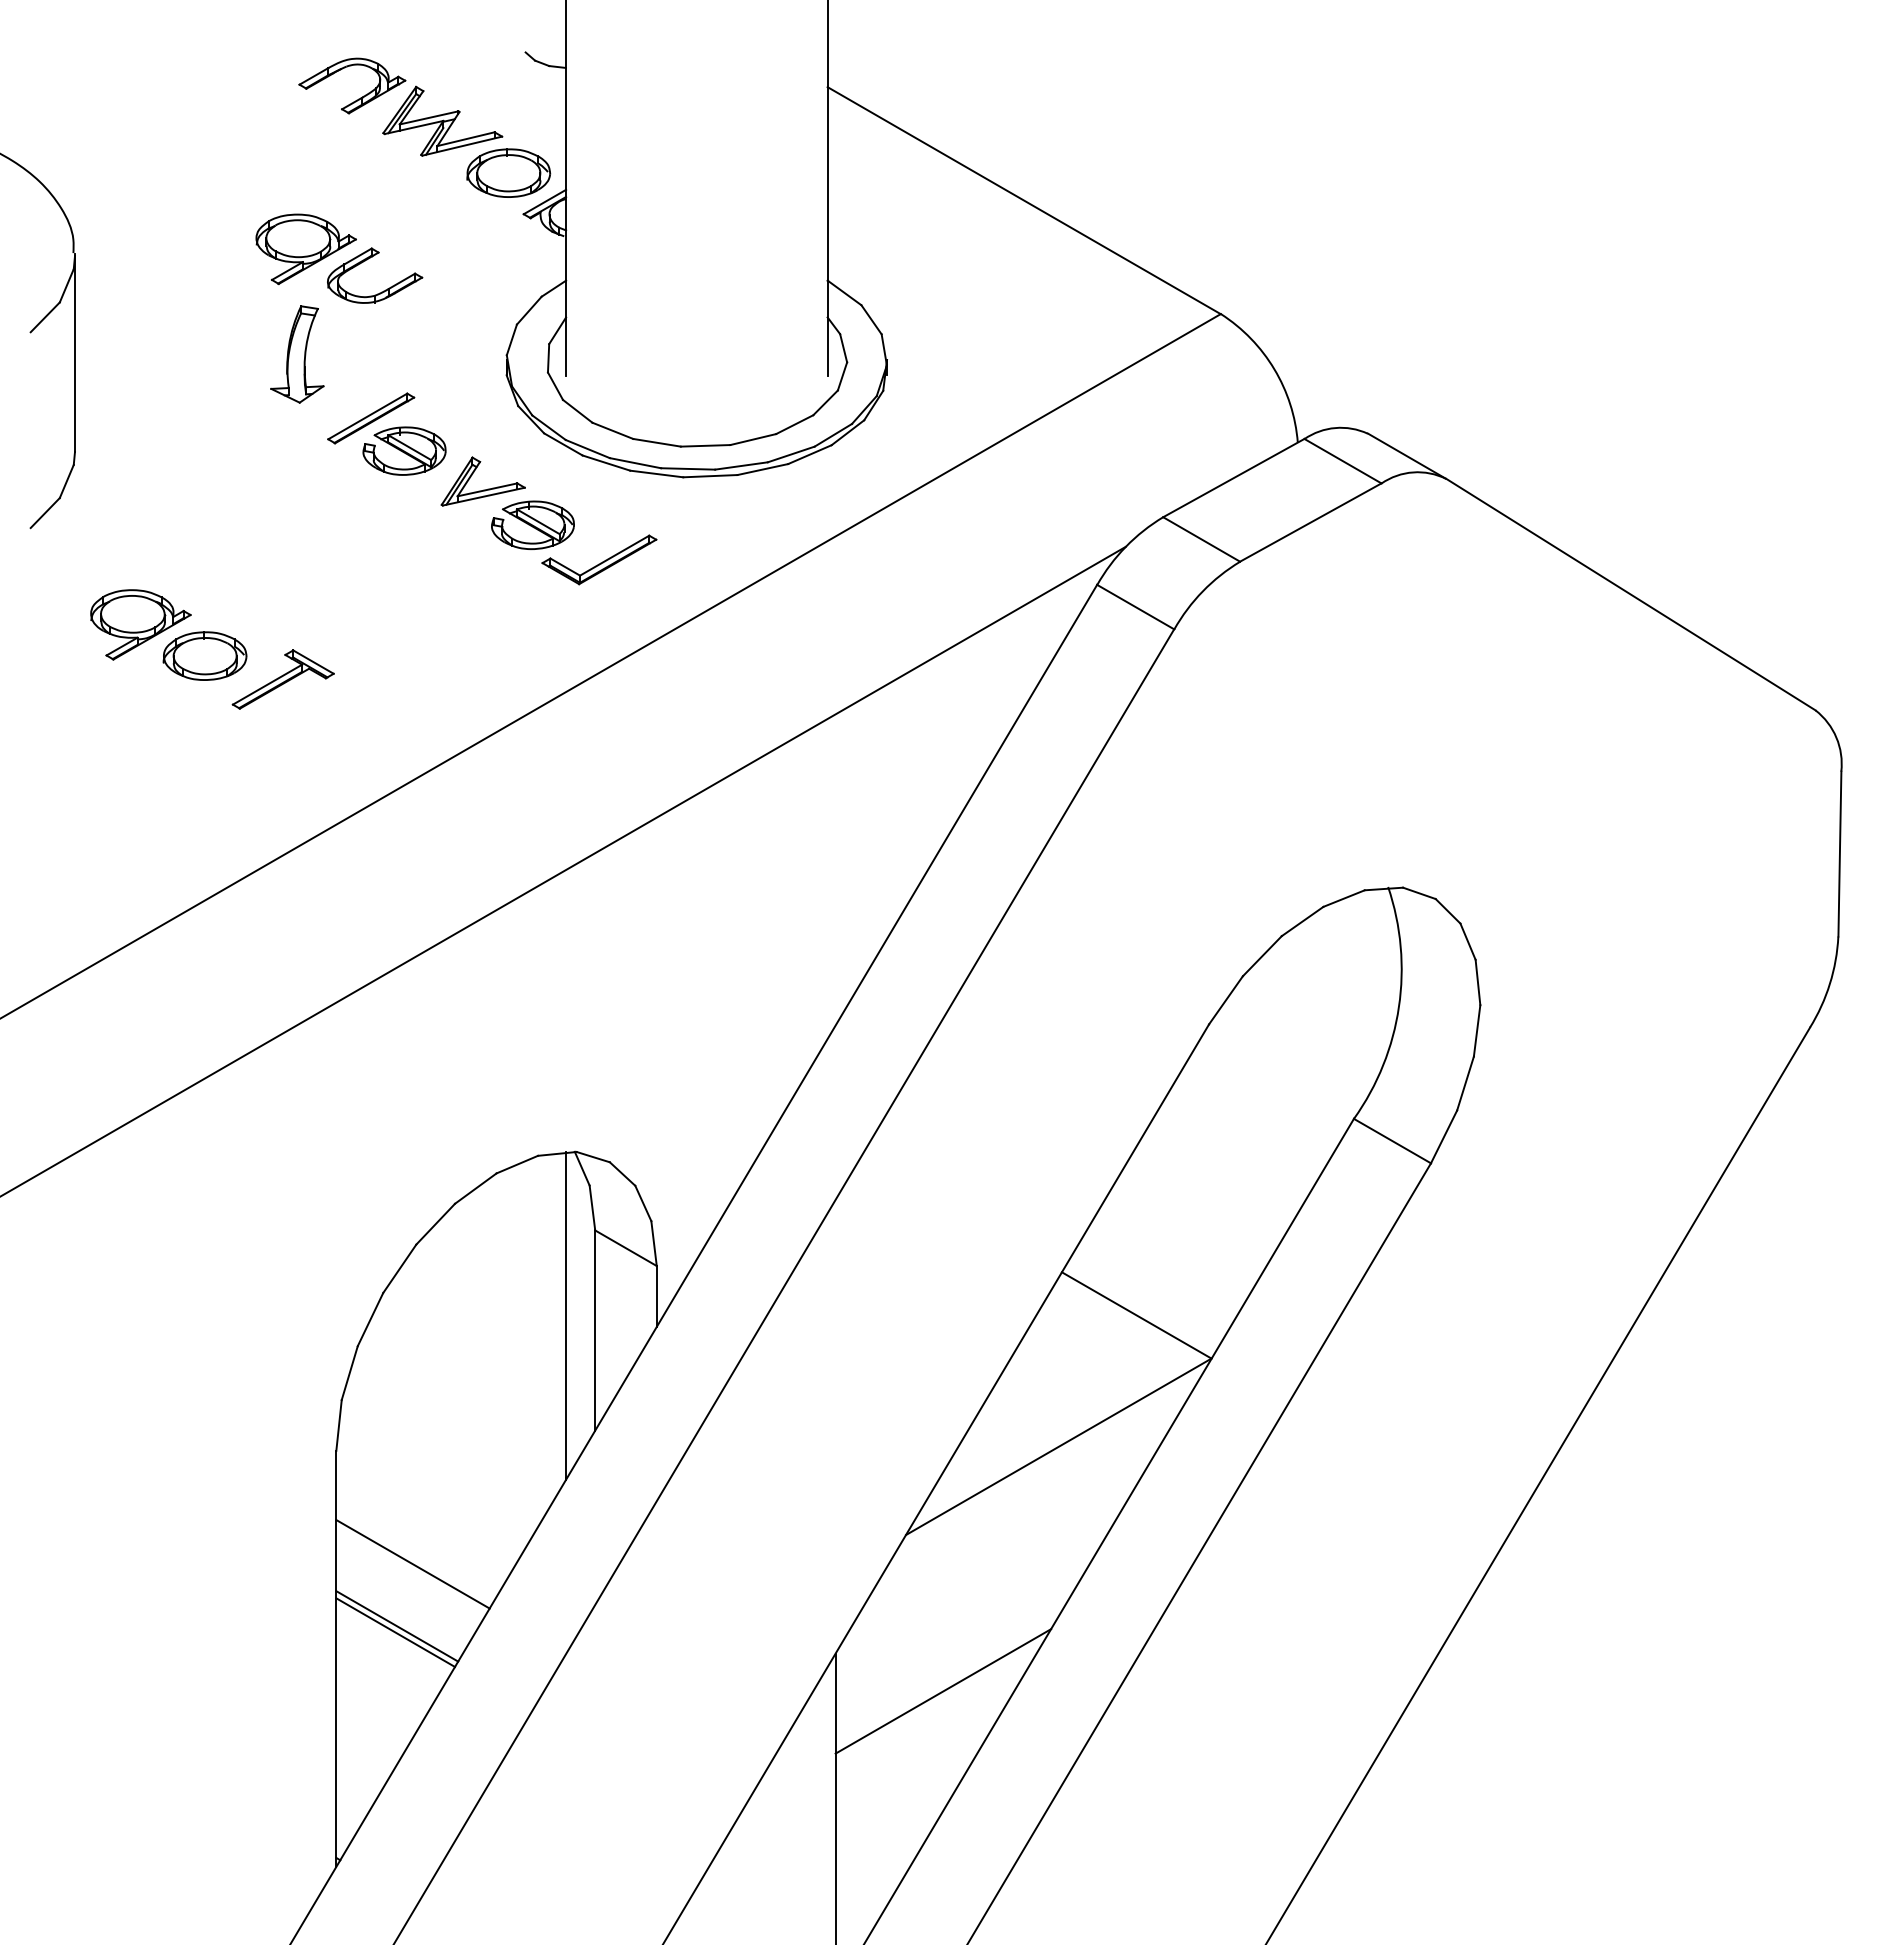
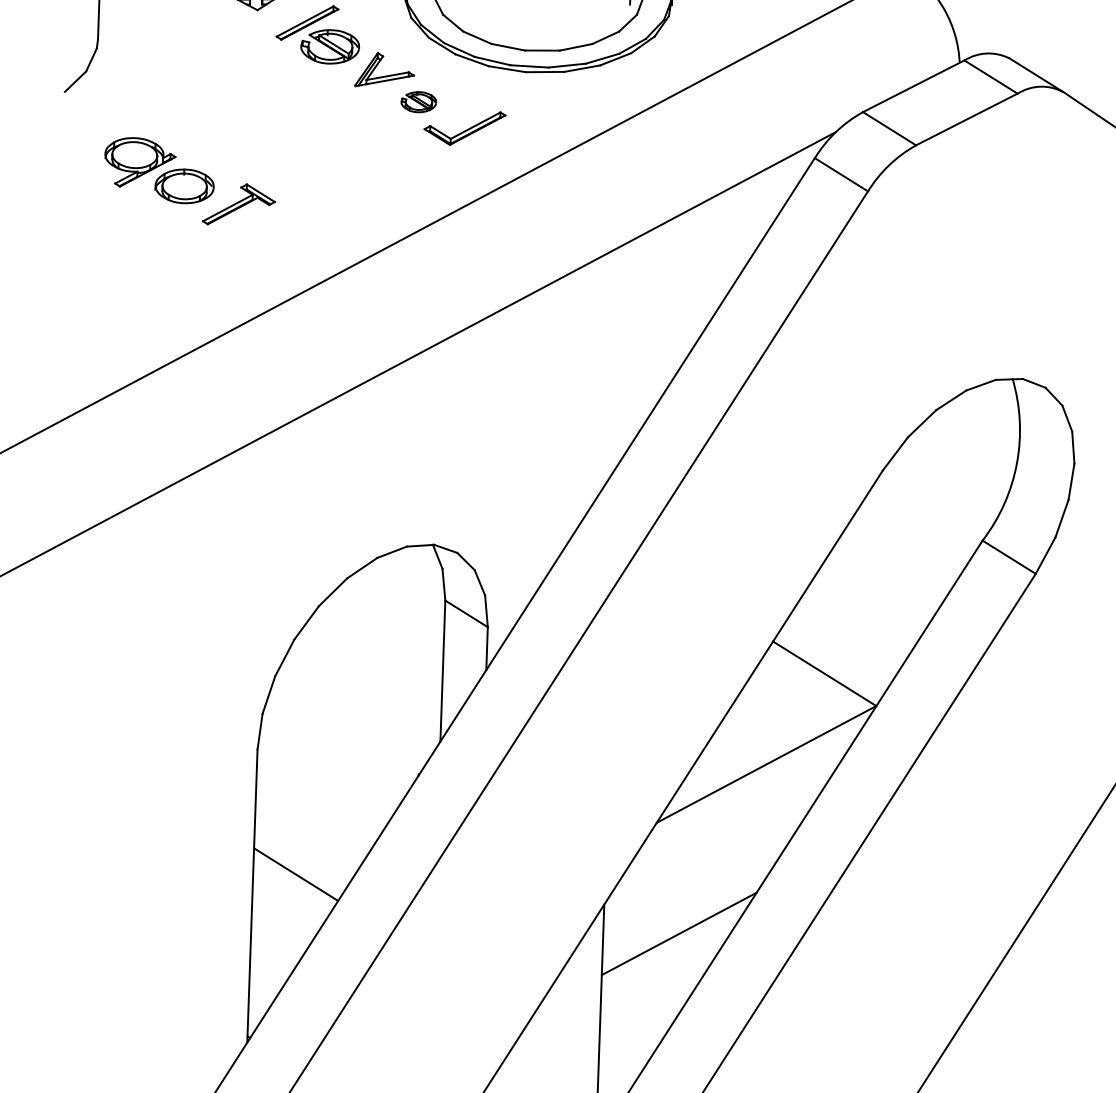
part: (532, 524) -> (418, 101), size x0.6
line: (566, 1314) -> (423, 659), removed
line: (412, 1564) -> (308, 831), removed
line: (395, 1632) -> (294, 878), removed

